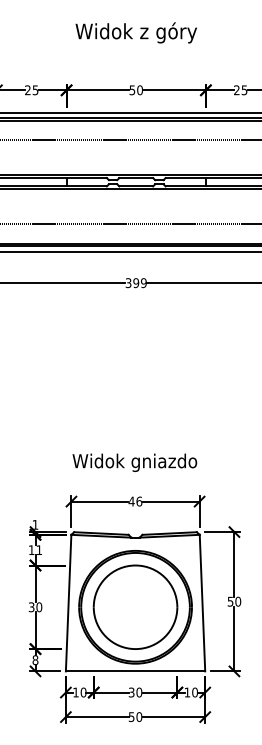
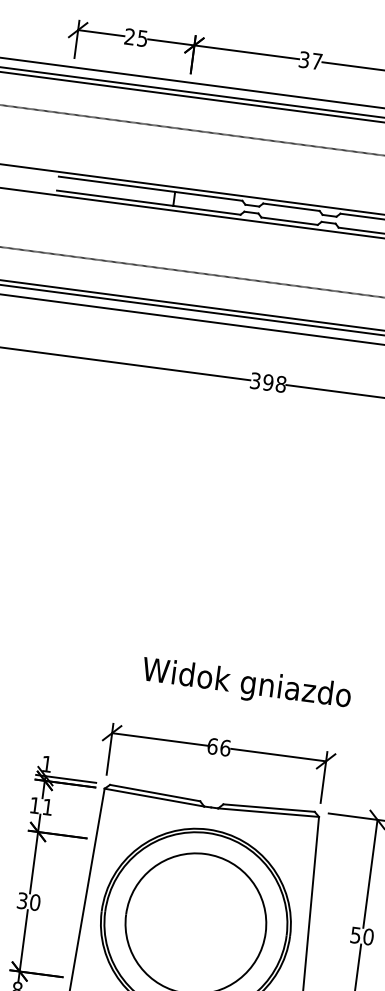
text: (136, 90) -> (311, 61), 50 -> 37
text: (143, 283) -> (280, 384), 399 -> 398
text: (134, 462) -> (246, 684), moved
text: (131, 501) -> (212, 746), 46 -> 66

